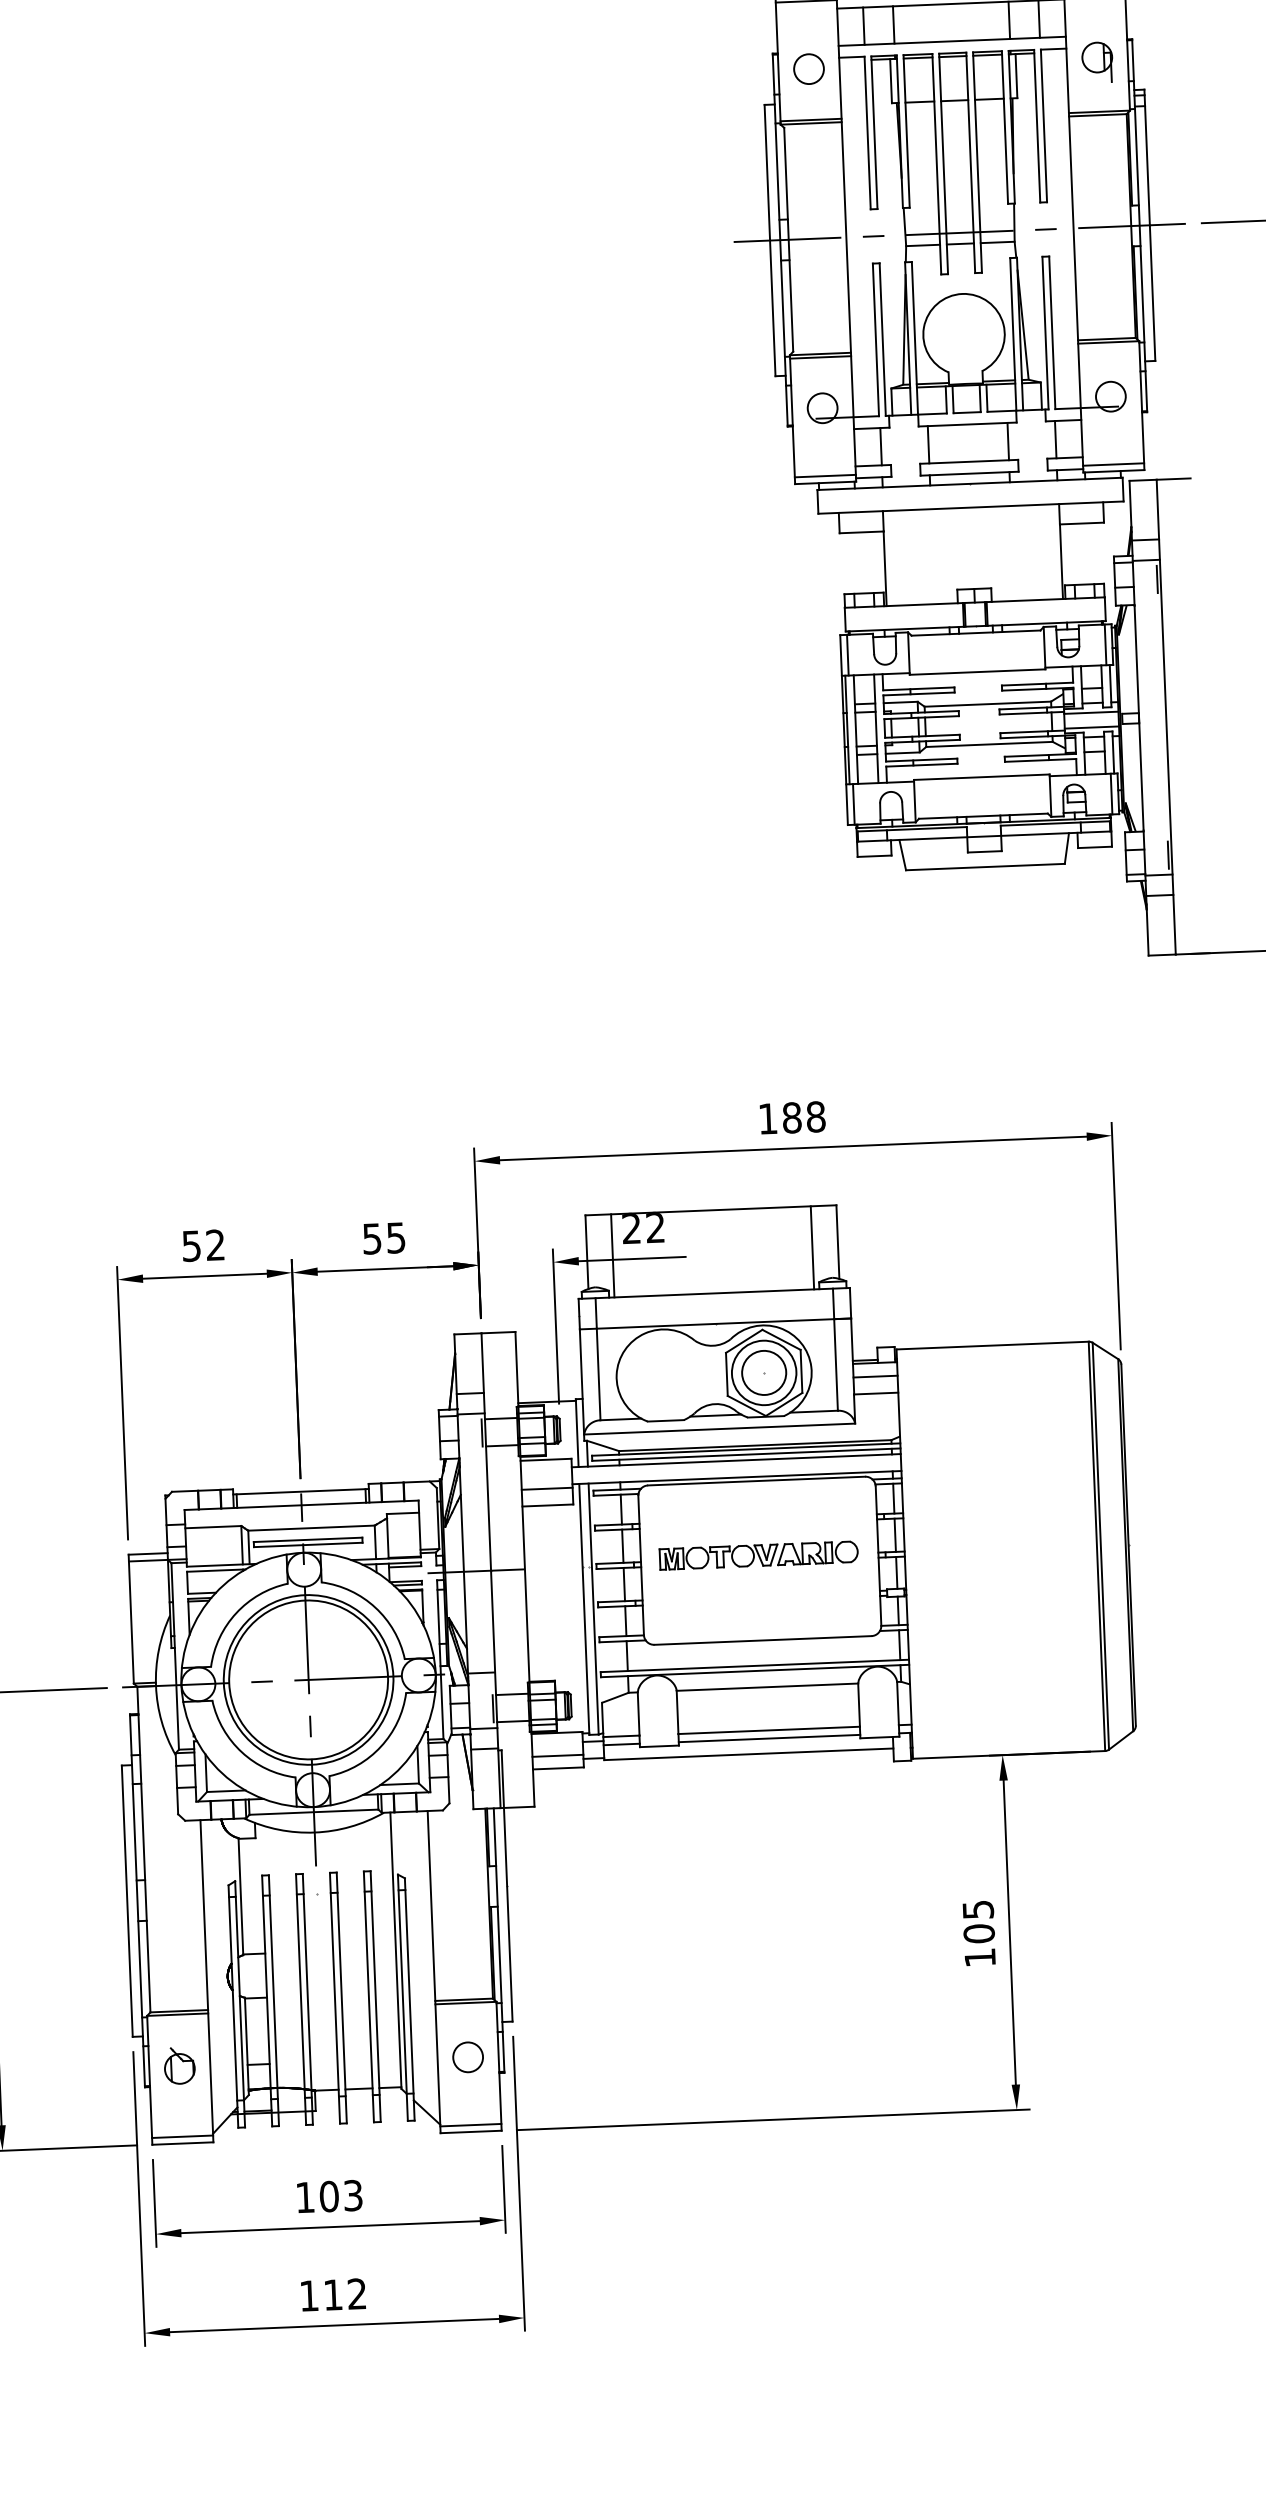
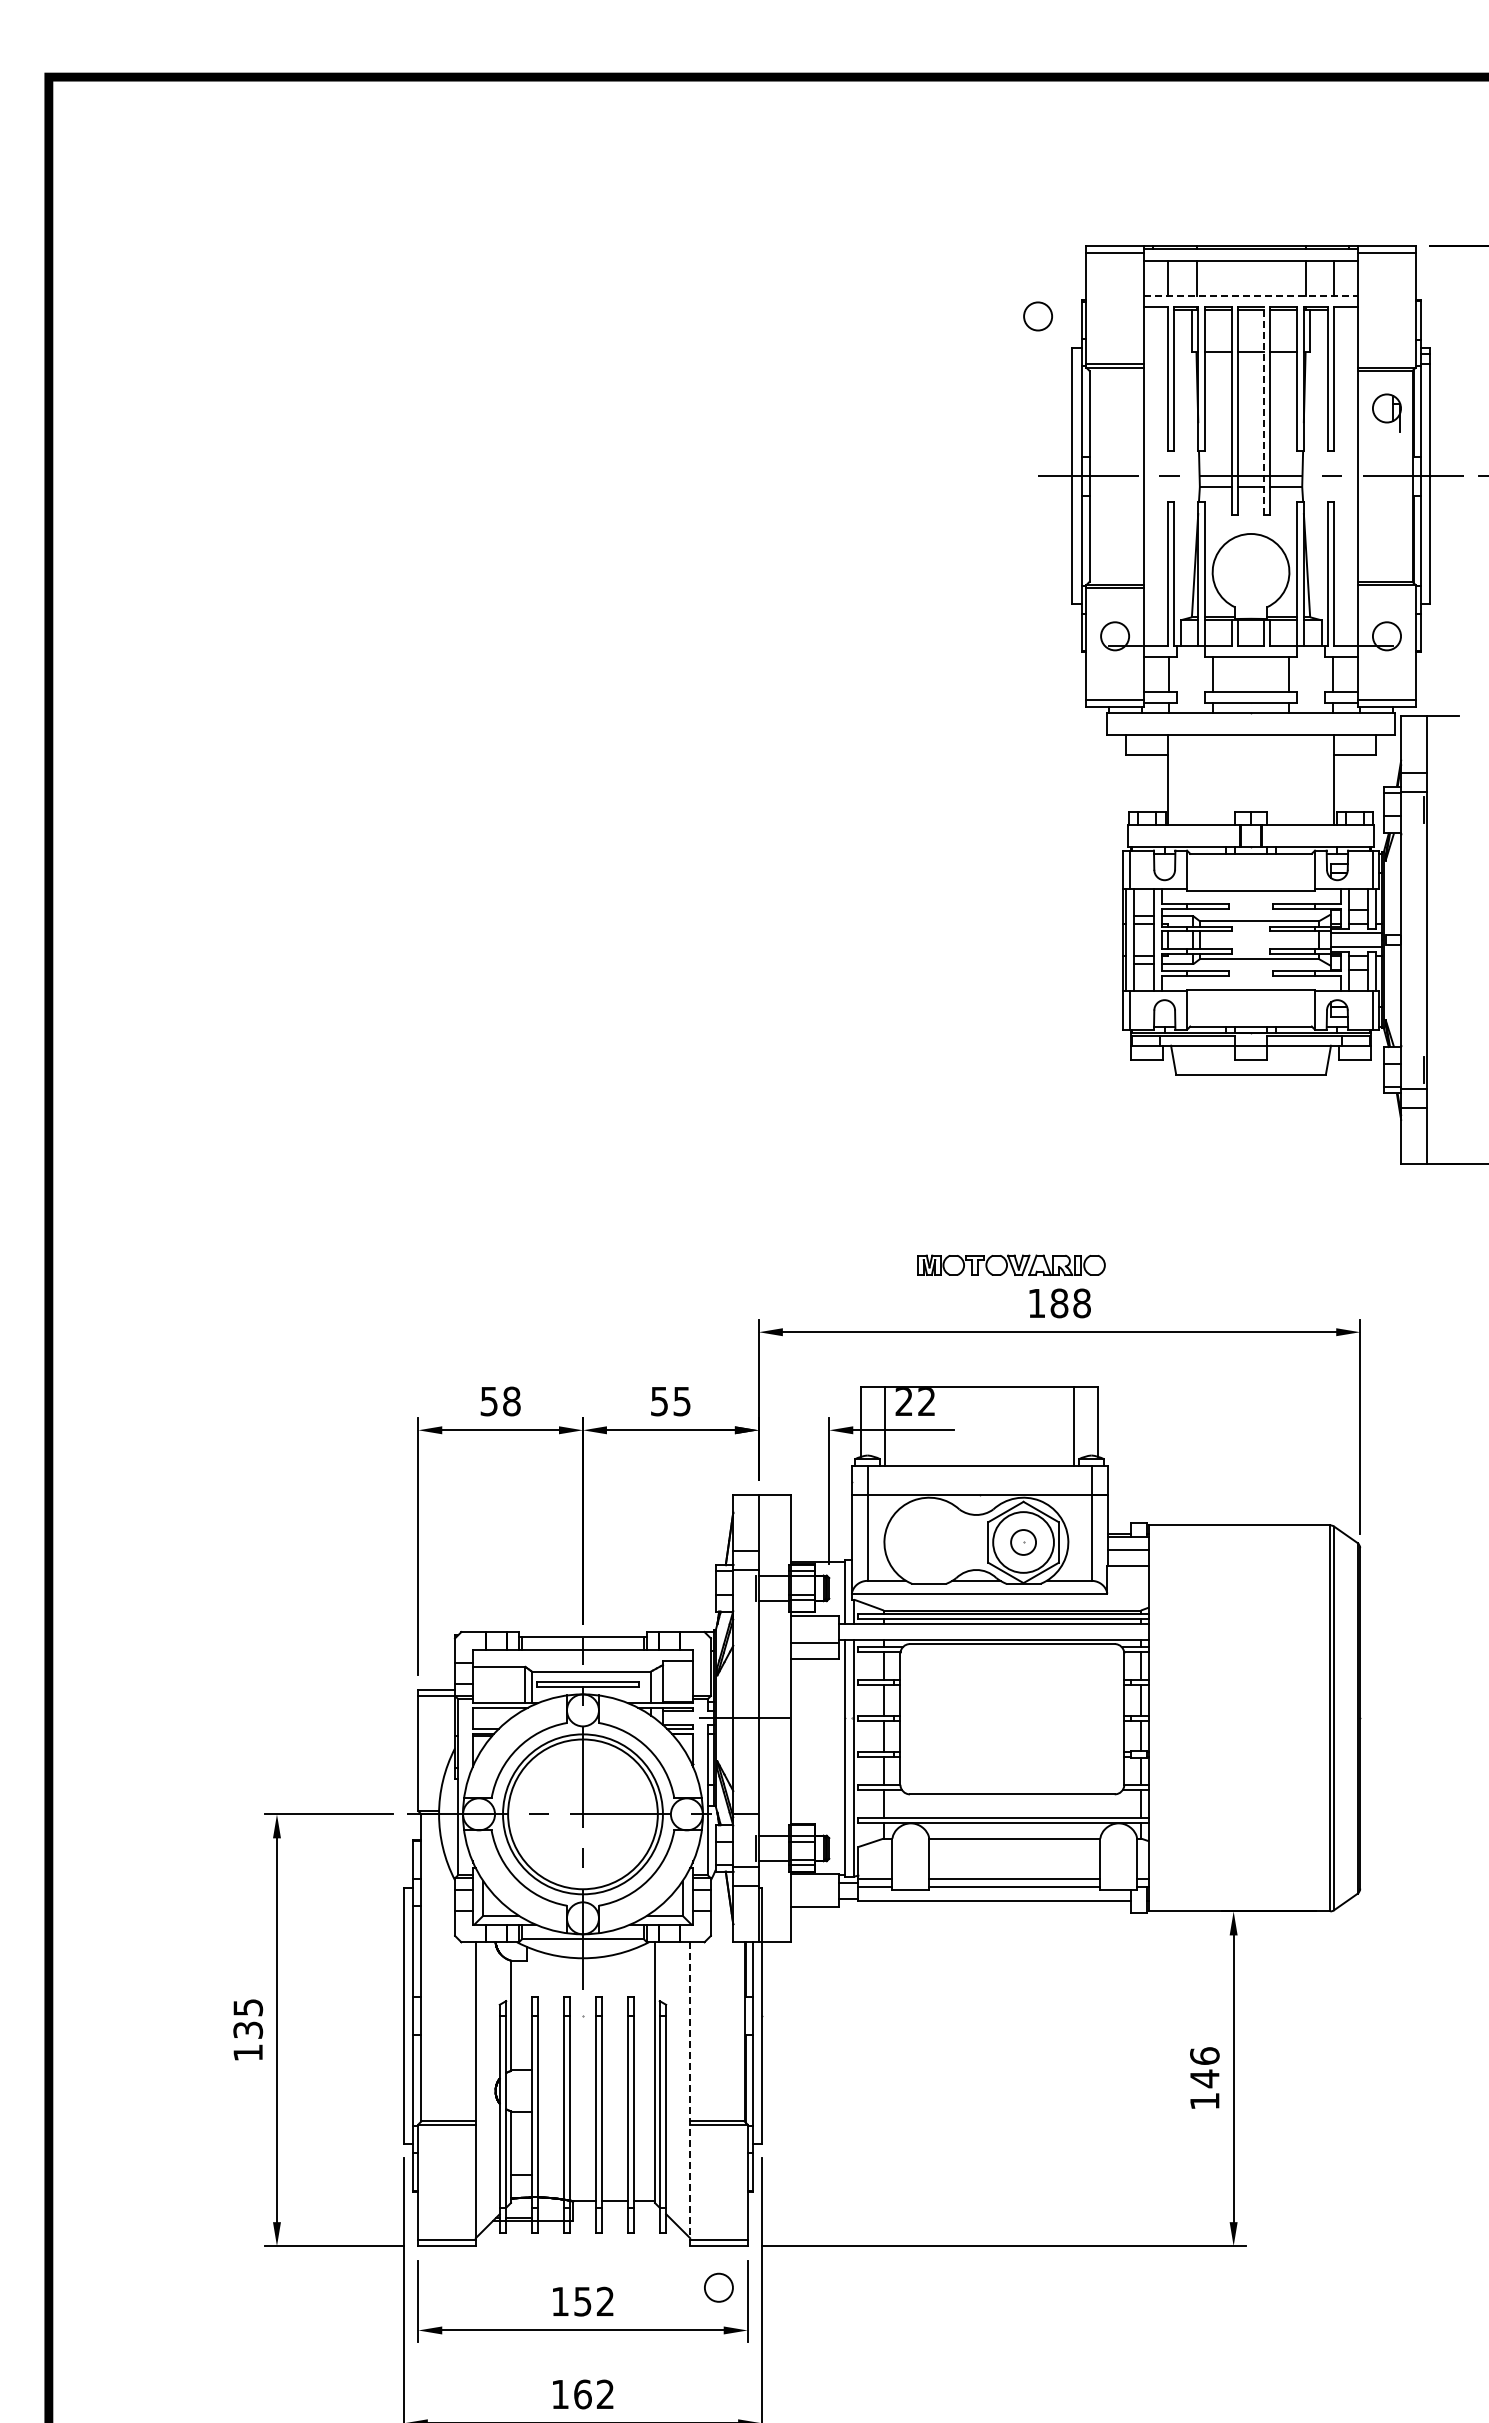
line: (952, 41) -> (1251, 295), solid -> dashed
part: (1096, 61) -> (1386, 412), moved
circle: (808, 69) -> (1037, 316), moved
line: (970, 162) -> (1263, 410), solid -> dashed
text: (215, 1245) -> (511, 1401), 52 -> 58
circle: (764, 1372) -> (1023, 1542), size x0.6
part: (758, 1554) -> (1011, 1264), moved
line: (557, 1756) -> (814, 1895), removed
text: (978, 1921) -> (1204, 2067), 105 -> 146
line: (434, 1972) -> (690, 2094), solid -> dashed
circle: (467, 2057) -> (718, 2287), moved
part: (179, 2065) -> (446, 2172), removed
text: (340, 2195) -> (593, 2301), 103 -> 152
text: (332, 2295) -> (582, 2394), 112 -> 162

